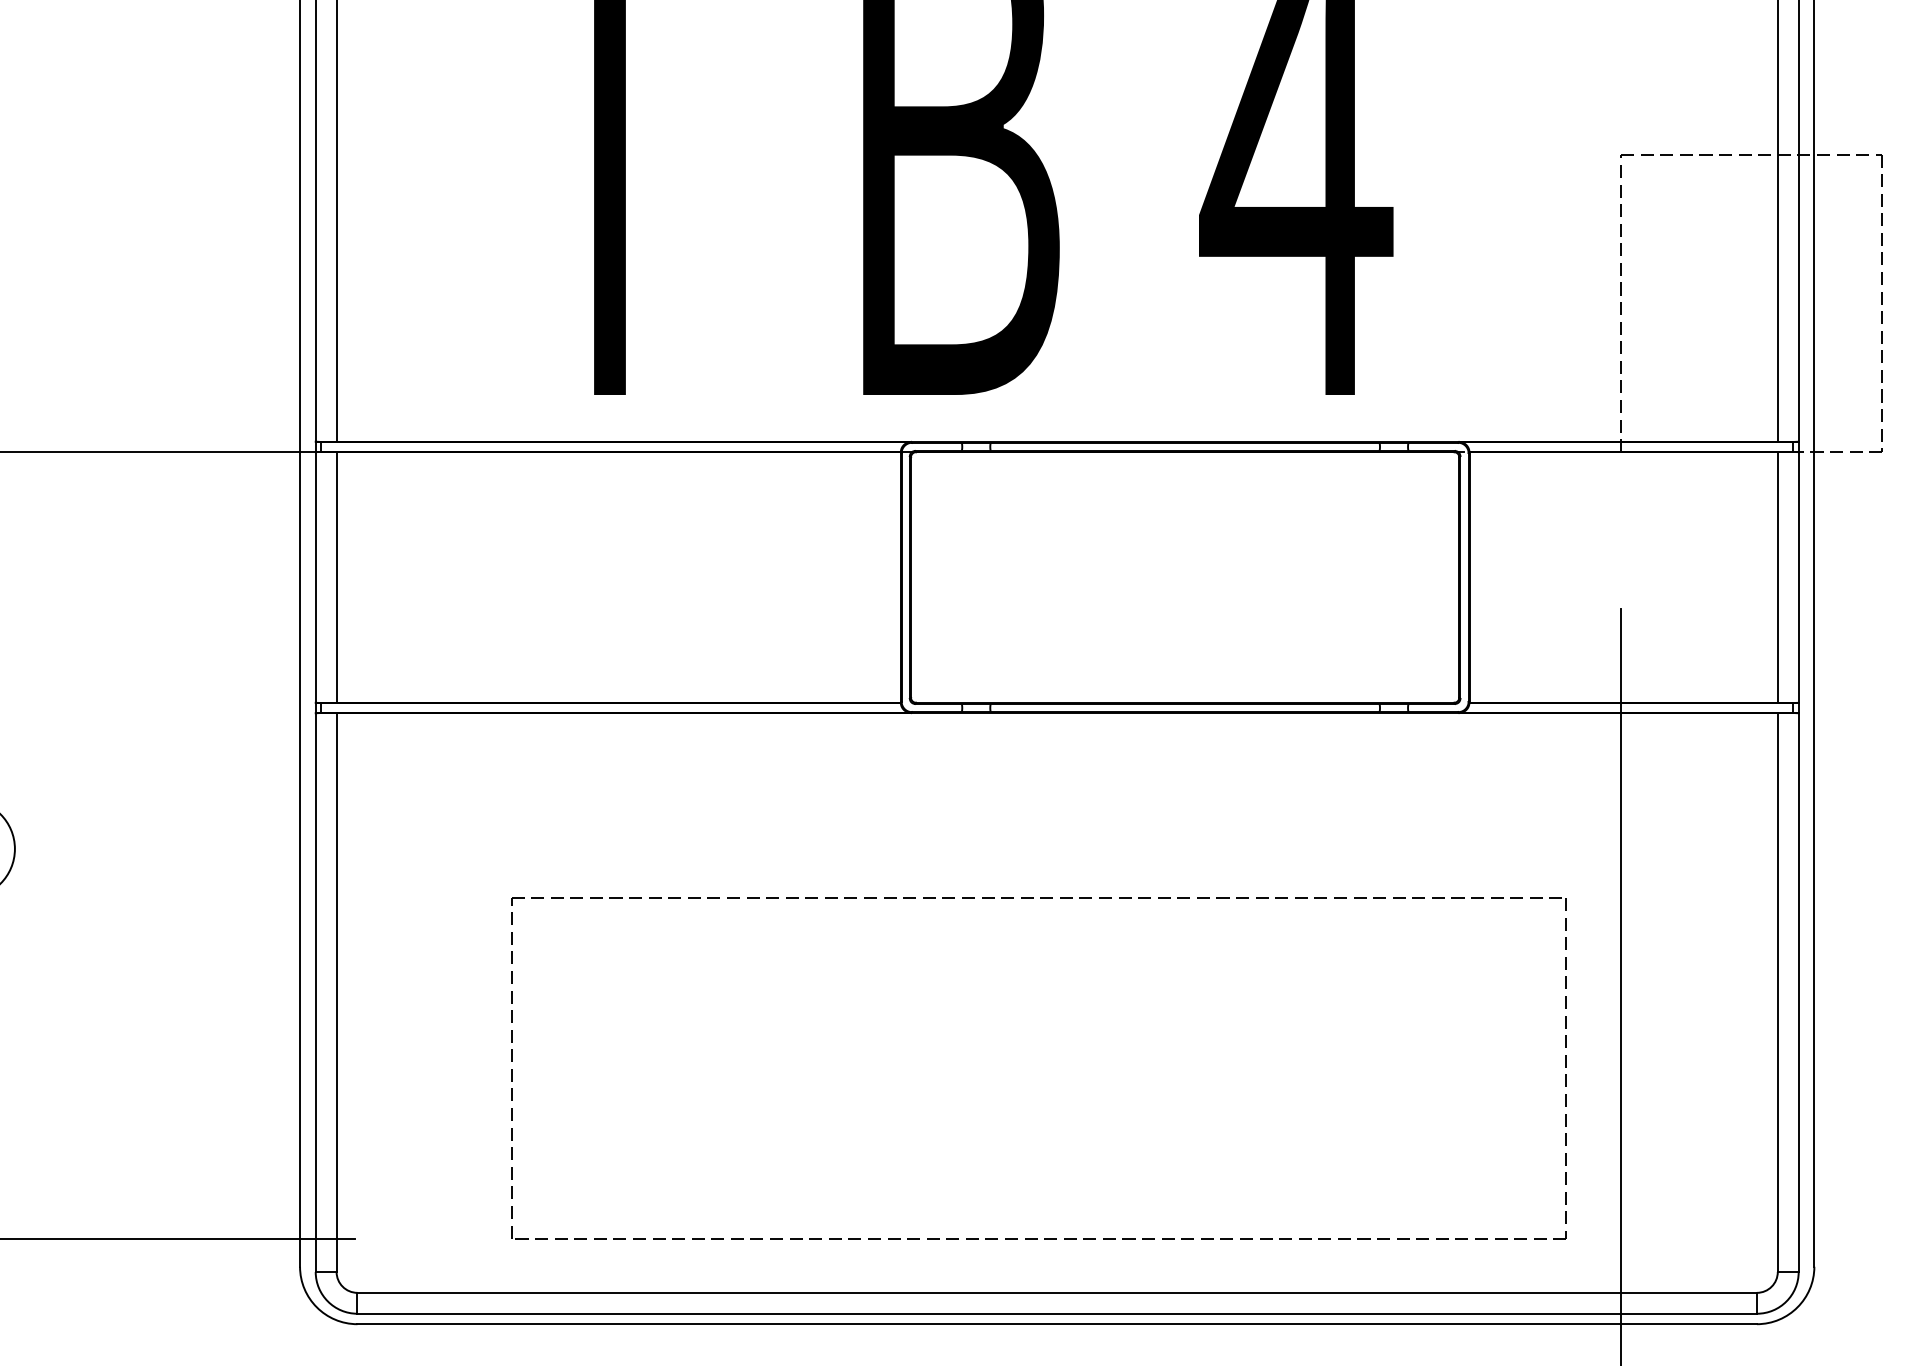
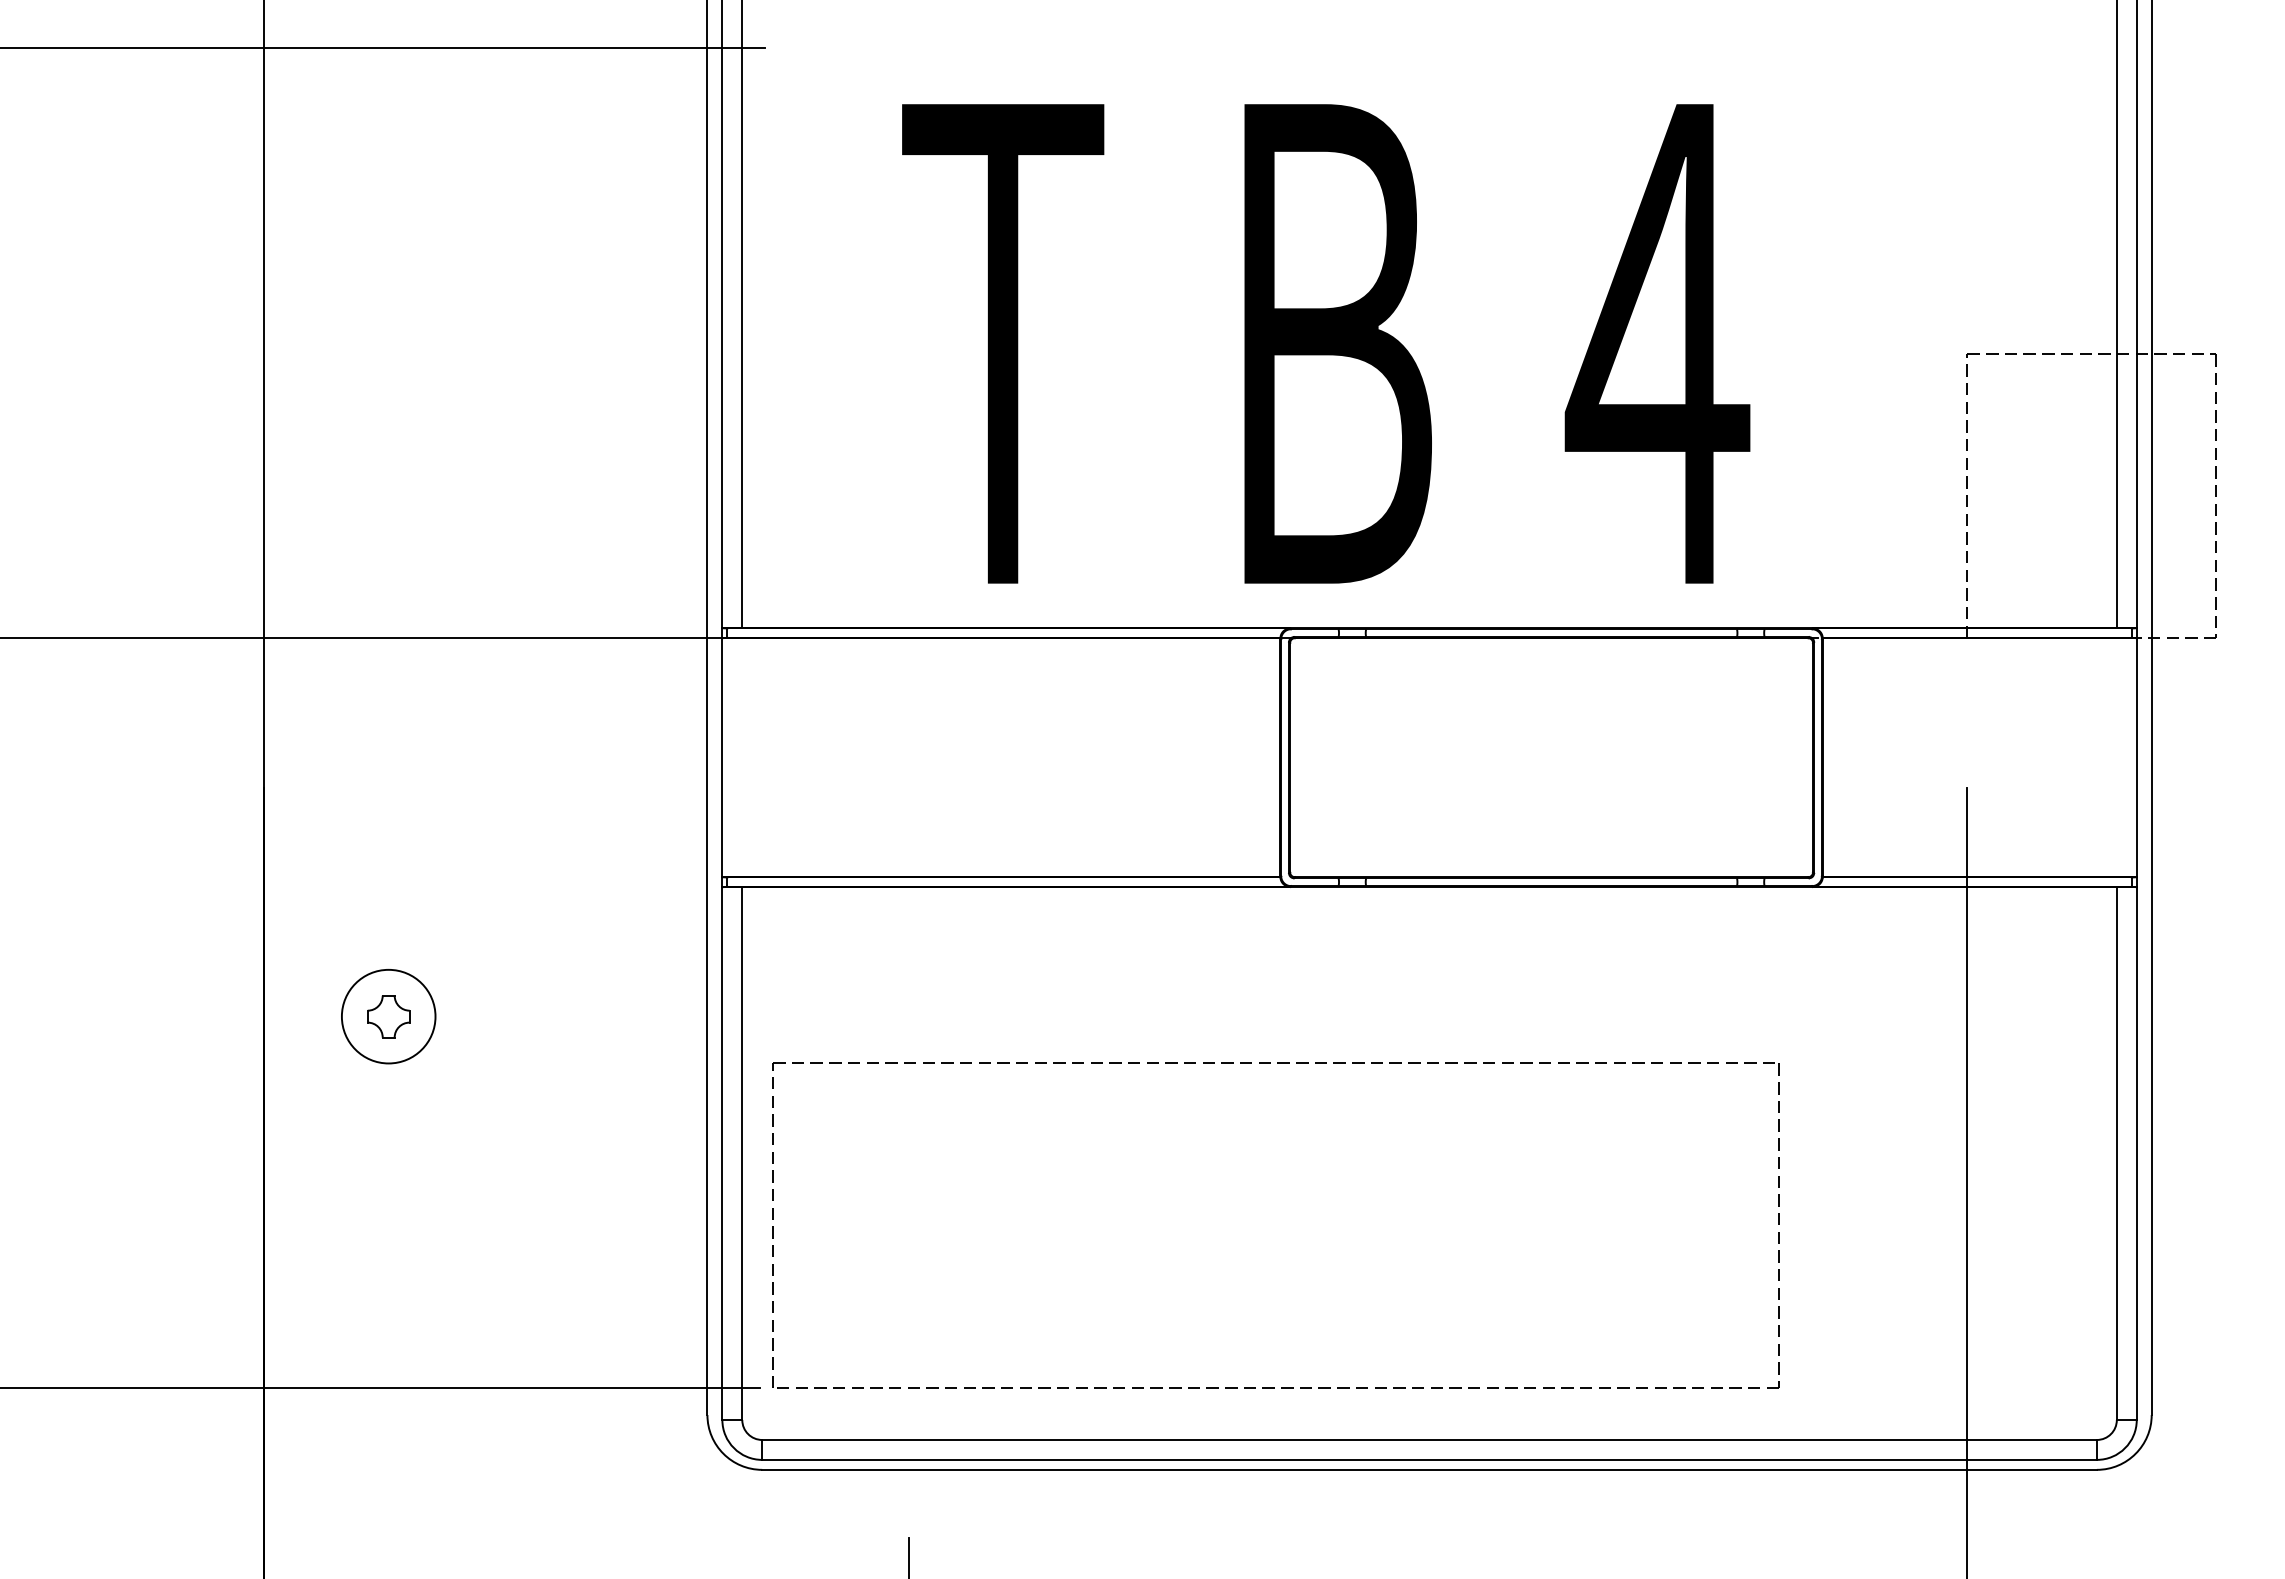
line: (336, 577) -> (742, 757), removed
line: (1777, 577) -> (2116, 757), removed
part: (1037, 1237) -> (1274, 1387), moved

